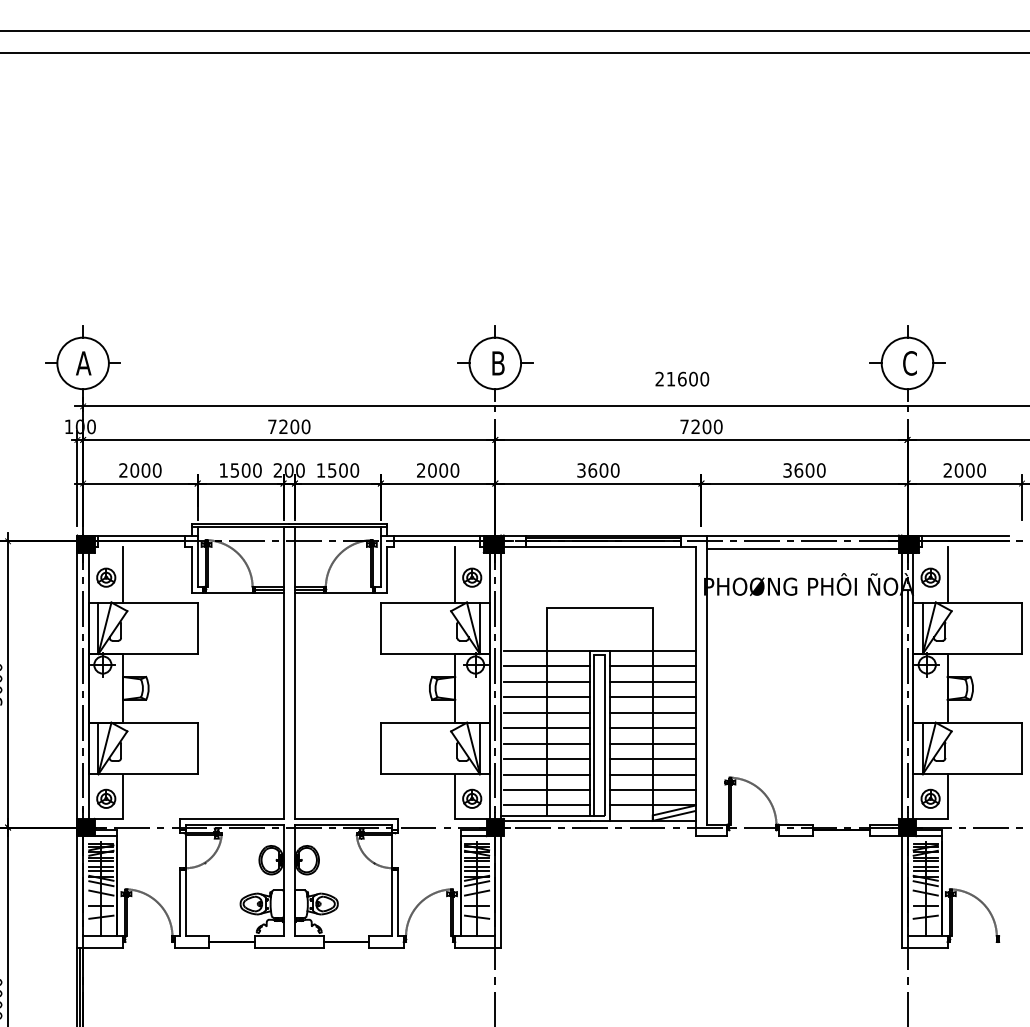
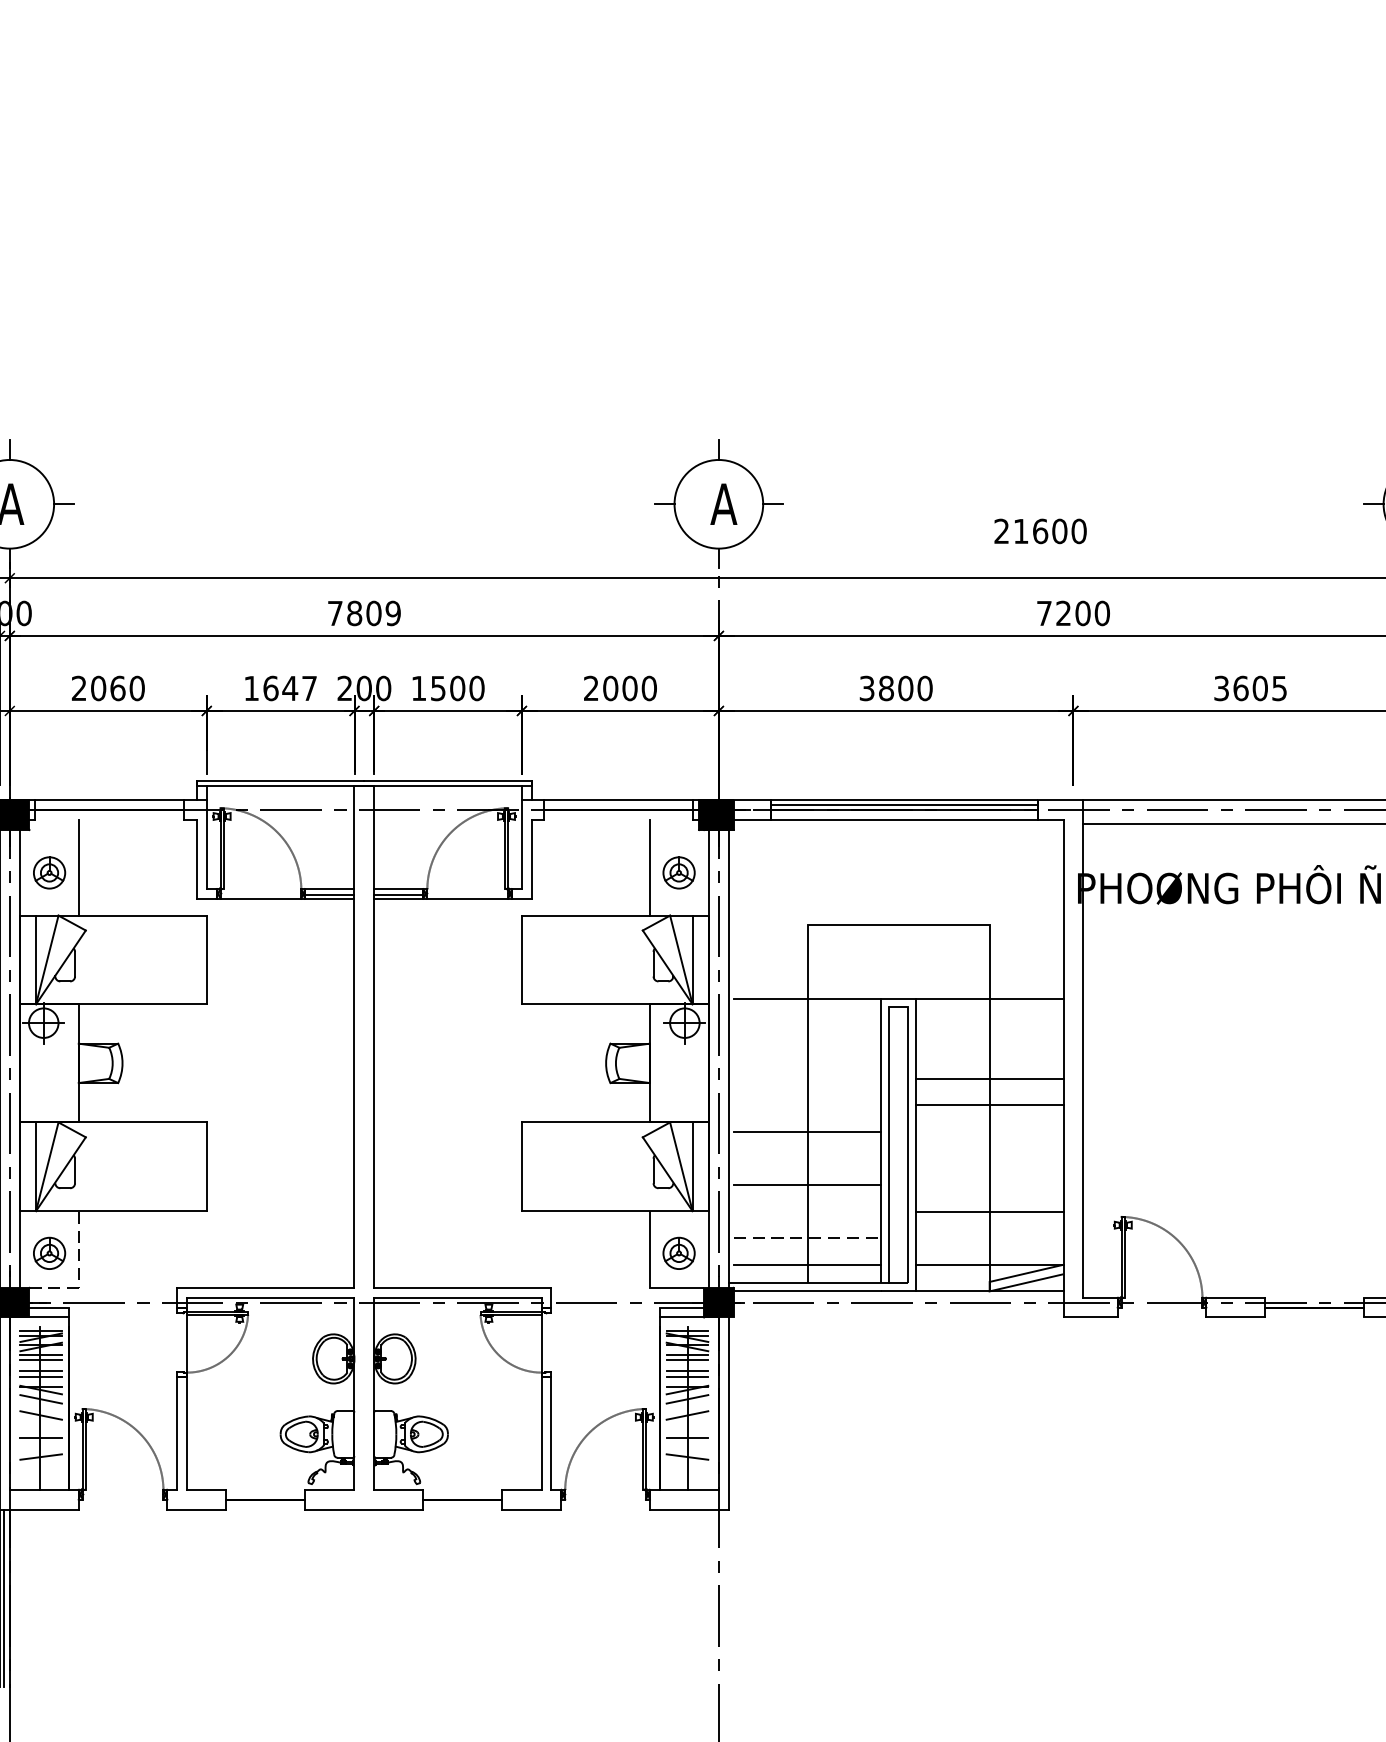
text: (497, 363) -> (722, 504), B -> A
text: (294, 426) -> (373, 612), 7200 -> 7809
text: (145, 470) -> (117, 688), 2000 -> 2060
text: (245, 470) -> (289, 688), 1500 -> 1647
text: (592, 470) -> (886, 688), 3600 -> 3800
text: (821, 470) -> (1279, 688), 3600 -> 3605
line: (546, 666) -> (806, 1025), removed
line: (652, 666) -> (989, 1025), removed
line: (546, 681) -> (806, 1051), removed
line: (652, 681) -> (989, 1051), removed
line: (546, 697) -> (806, 1079), removed
line: (546, 712) -> (806, 1104), removed
line: (652, 728) -> (989, 1132), removed
line: (546, 743) -> (806, 1158), removed
line: (652, 743) -> (989, 1158), removed
line: (652, 759) -> (989, 1185), removed
line: (546, 774) -> (806, 1211), removed
line: (546, 790) -> (806, 1239), solid -> dashed
line: (652, 790) -> (989, 1239), removed
line: (123, 810) -> (79, 1273), solid -> dashed

